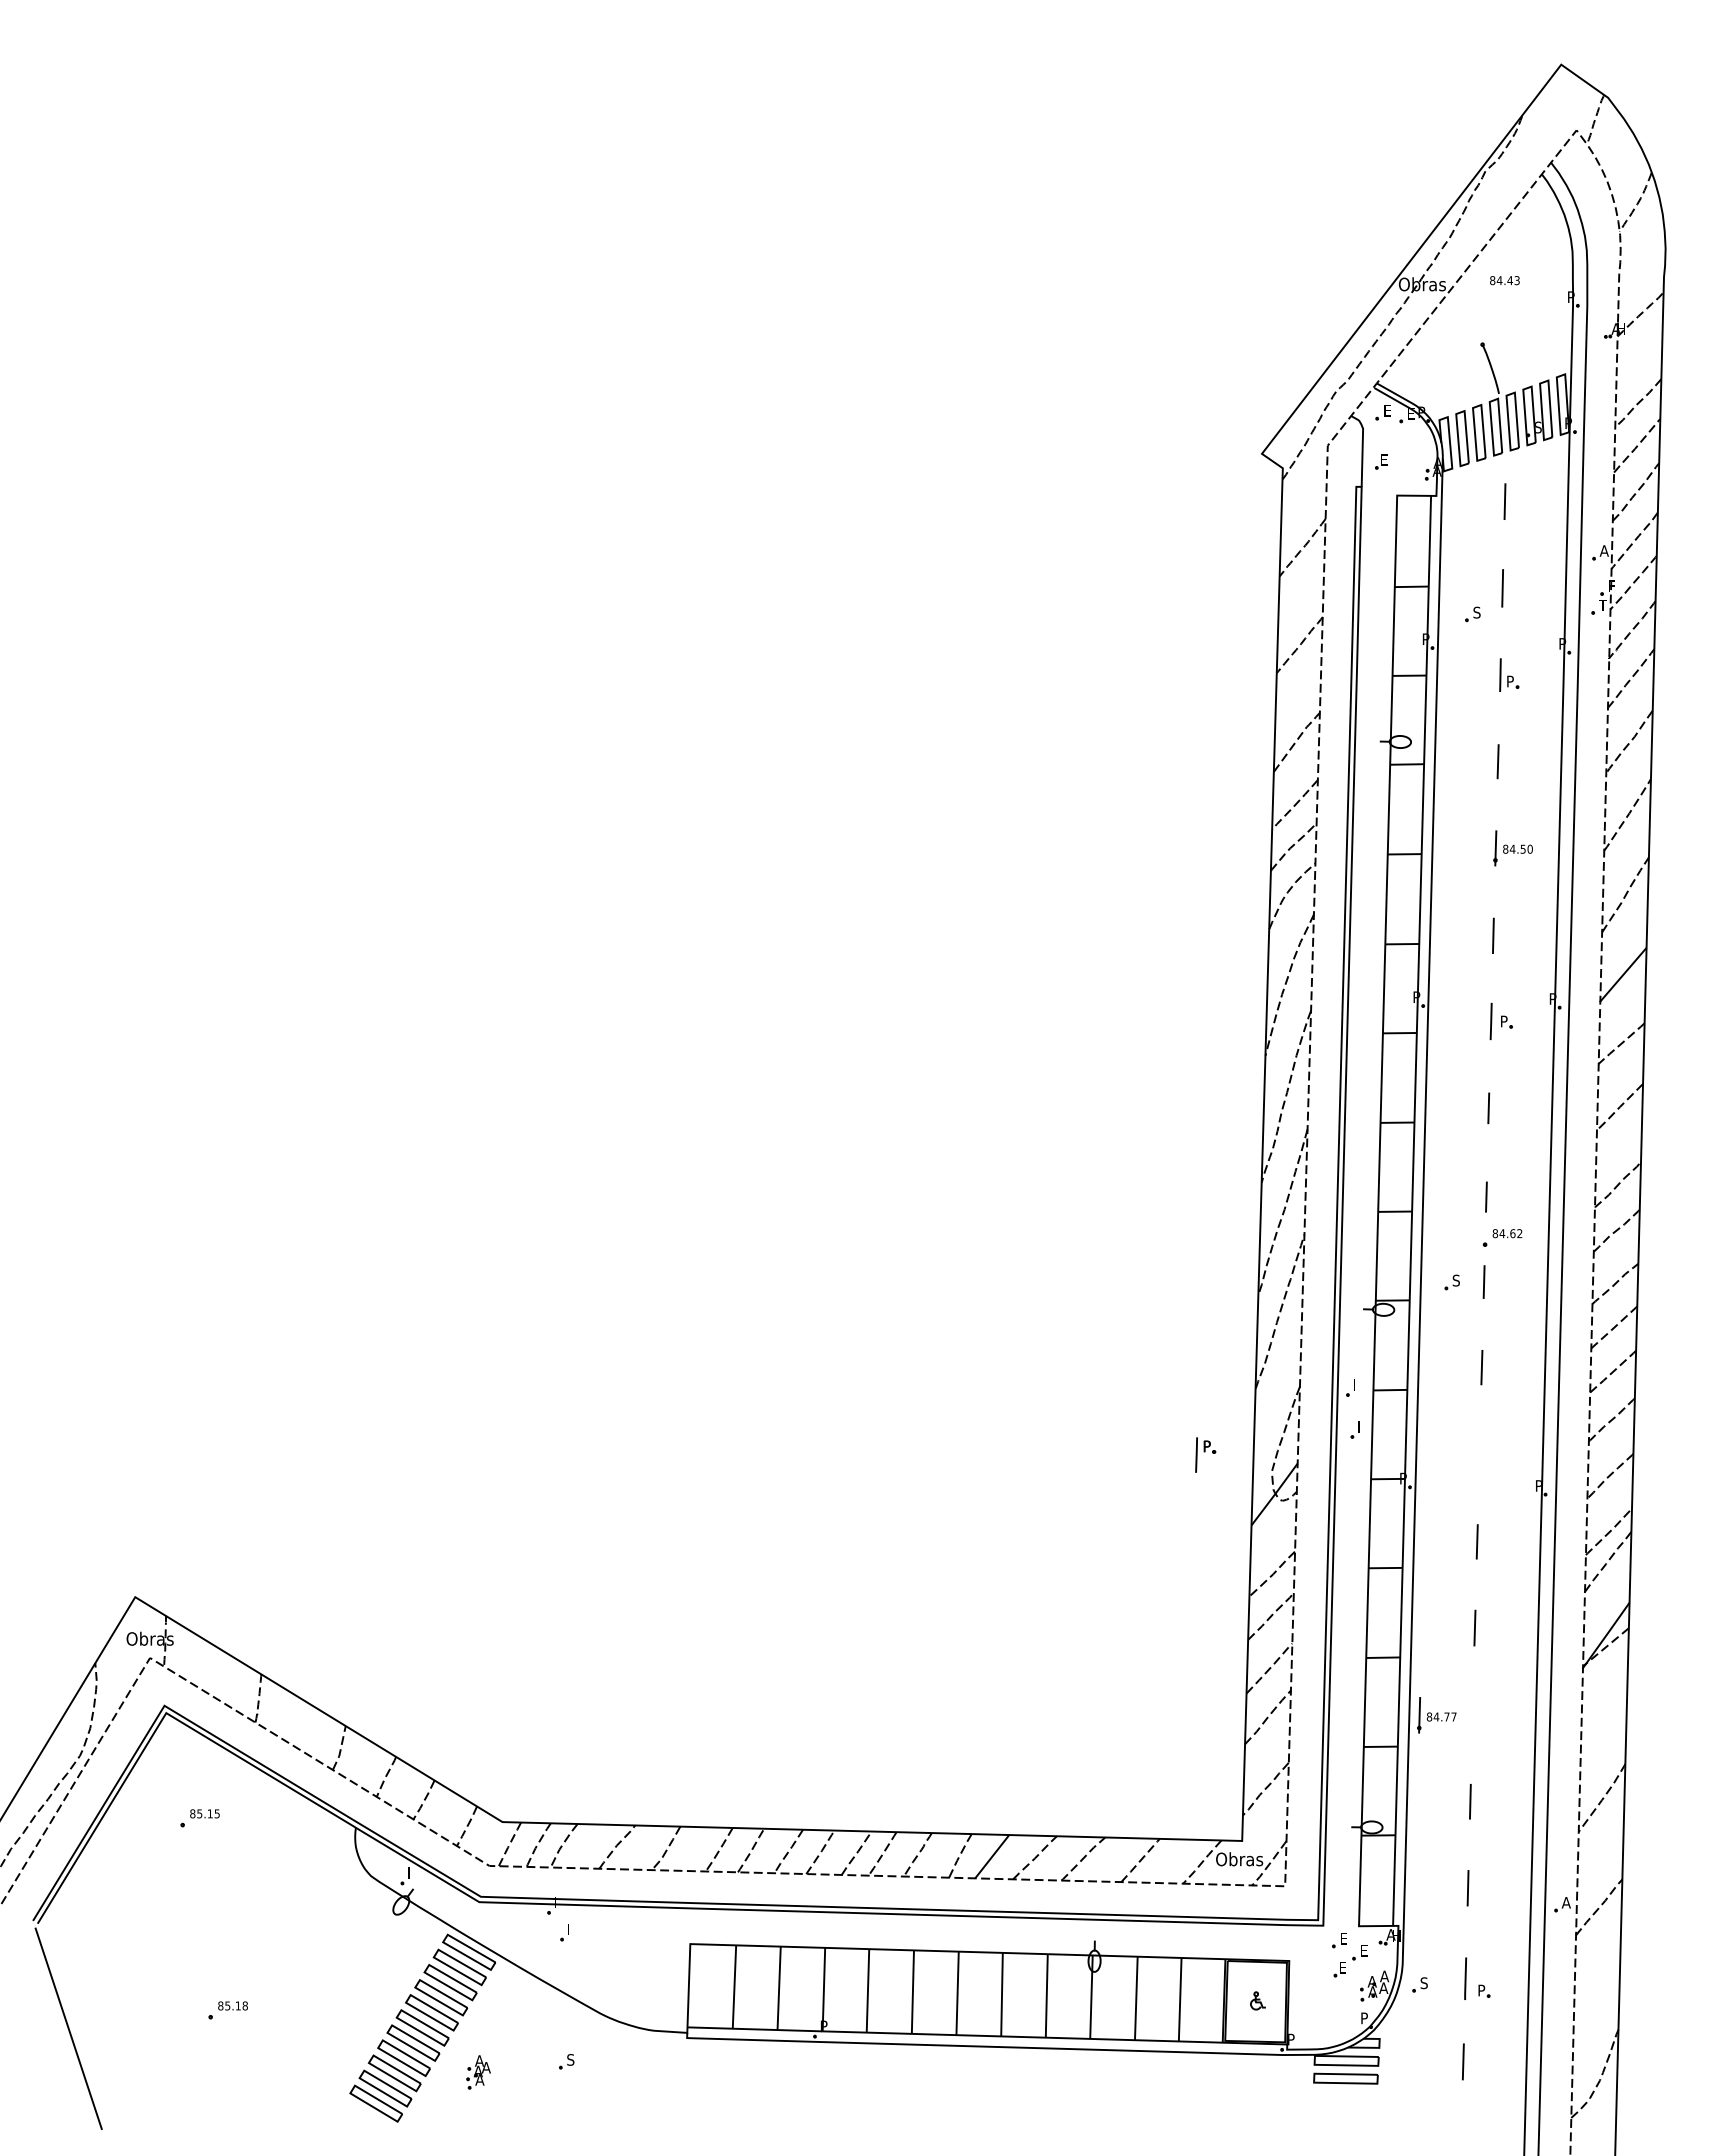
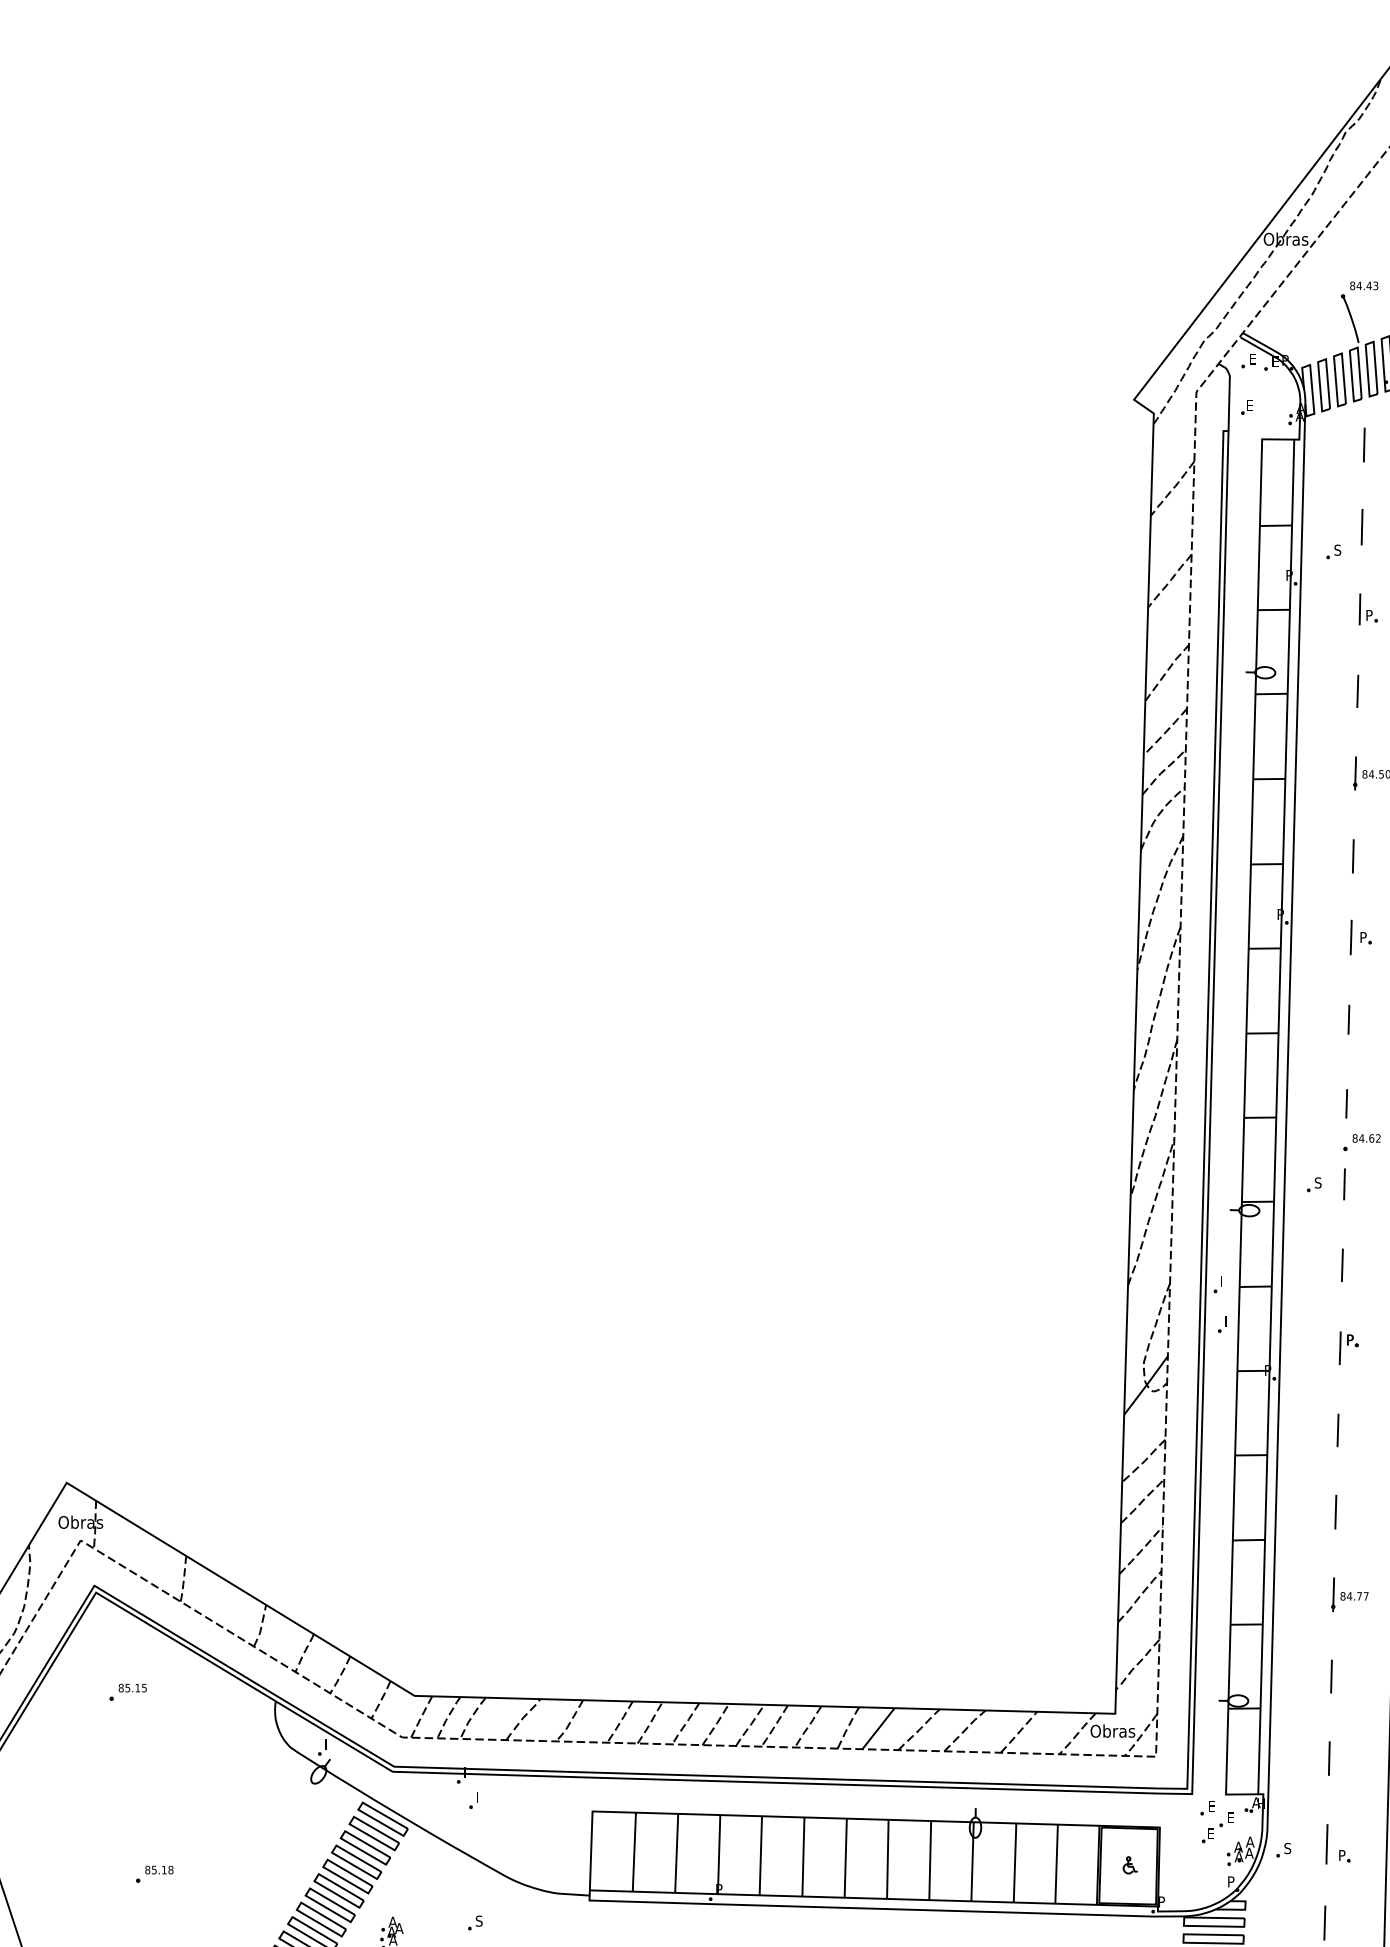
text: (1504, 280) -> (1363, 285), moved
part: (1205, 1454) -> (1348, 1347), moved
part: (1436, 1715) -> (1349, 1594), moved

